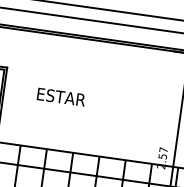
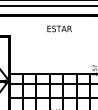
text: (61, 96) -> (59, 28), moved

